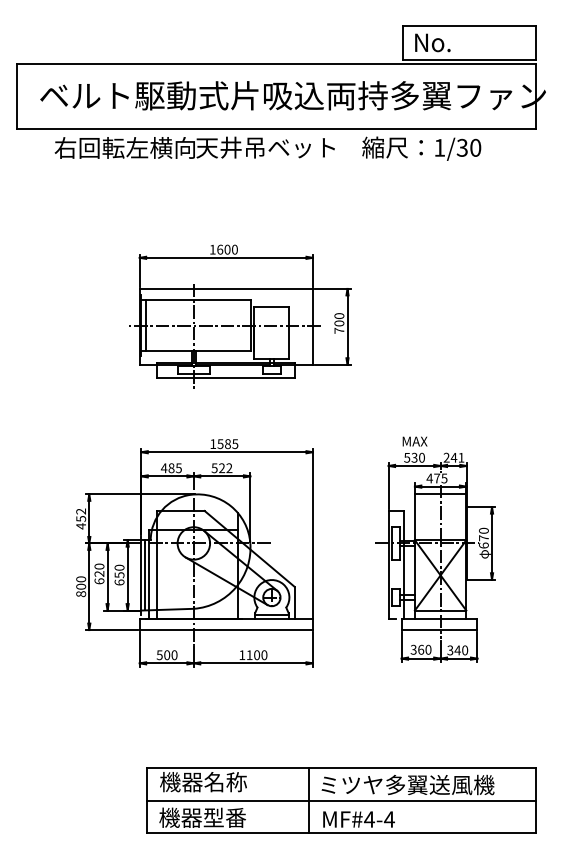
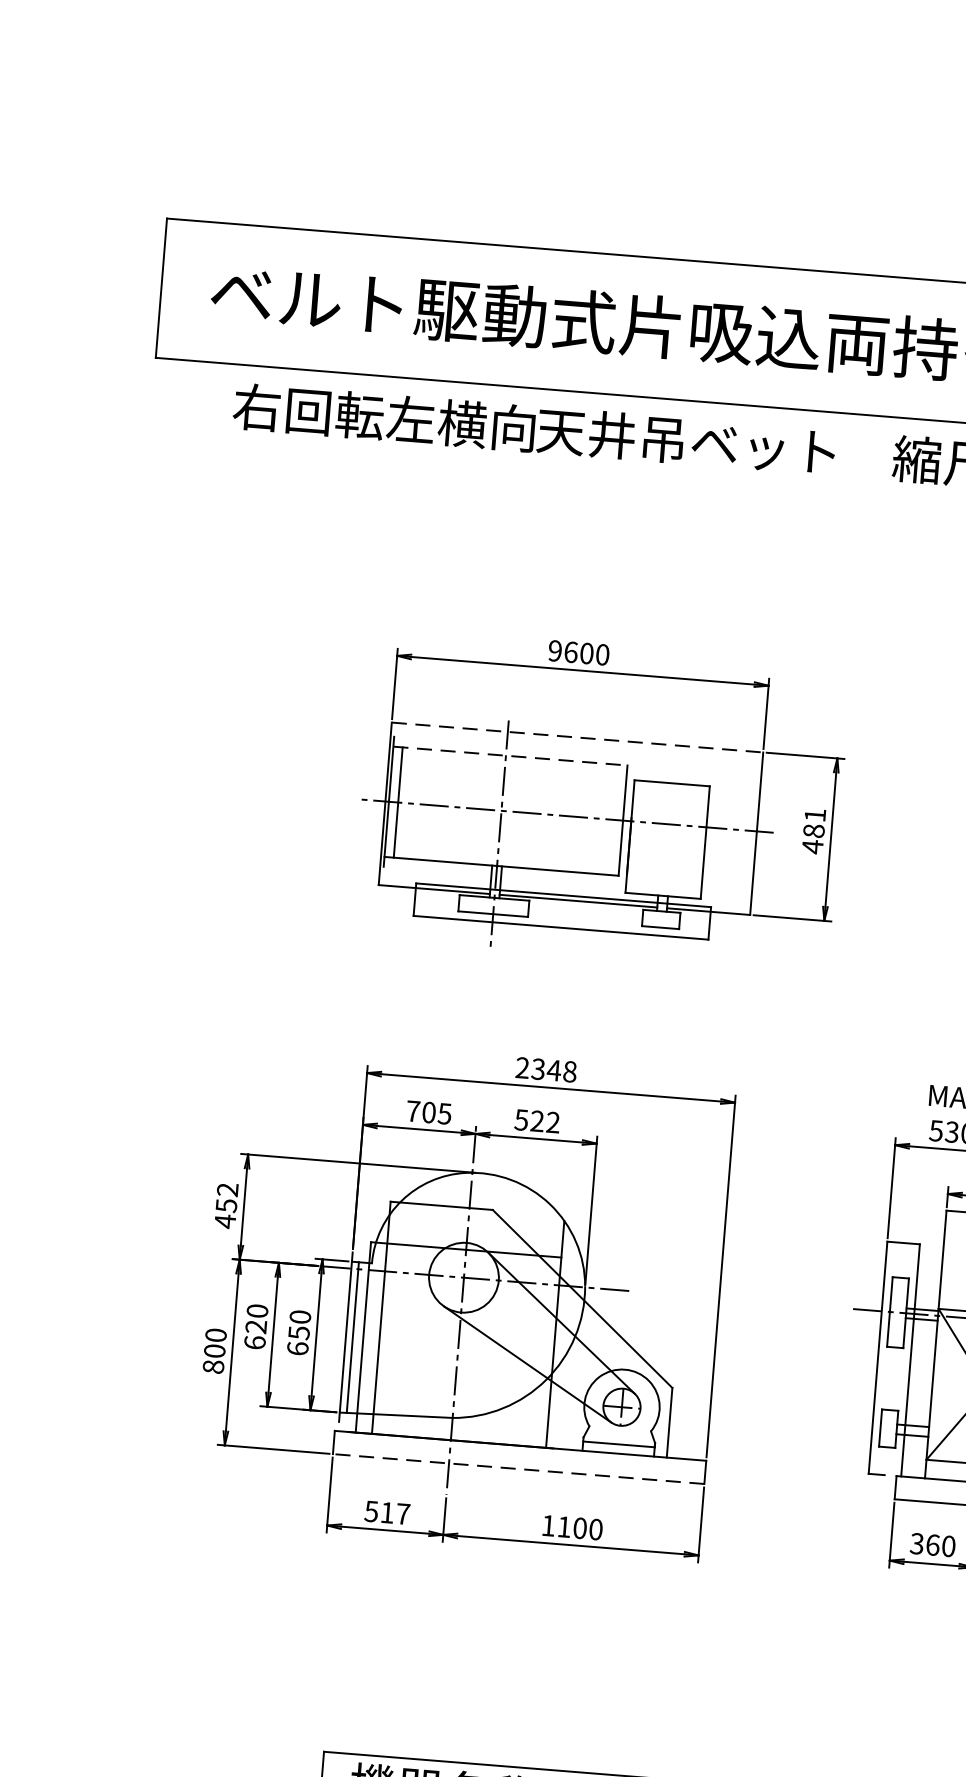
text: (212, 249) -> (554, 650), 1600 -> 9600
line: (226, 288) -> (577, 736), solid -> dashed
line: (195, 300) -> (509, 756), solid -> dashed
text: (339, 323) -> (814, 831), 700 -> 481
text: (224, 444) -> (546, 1070), 1585 -> 2348
text: (167, 468) -> (420, 1112), 485 -> 705
line: (226, 630) -> (518, 1470), solid -> dashed
text: (170, 655) -> (394, 1514), 500 -> 517

